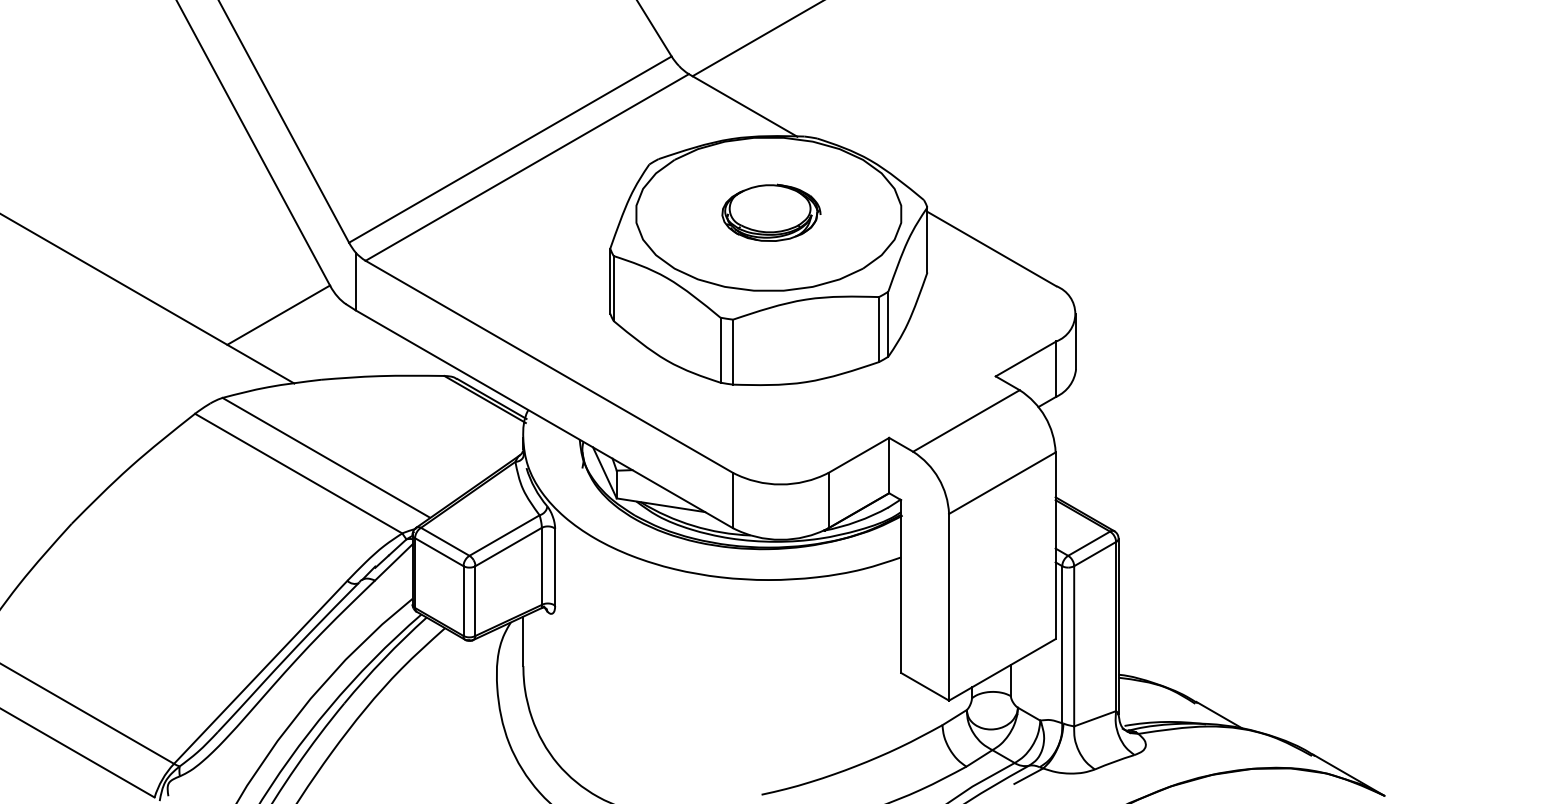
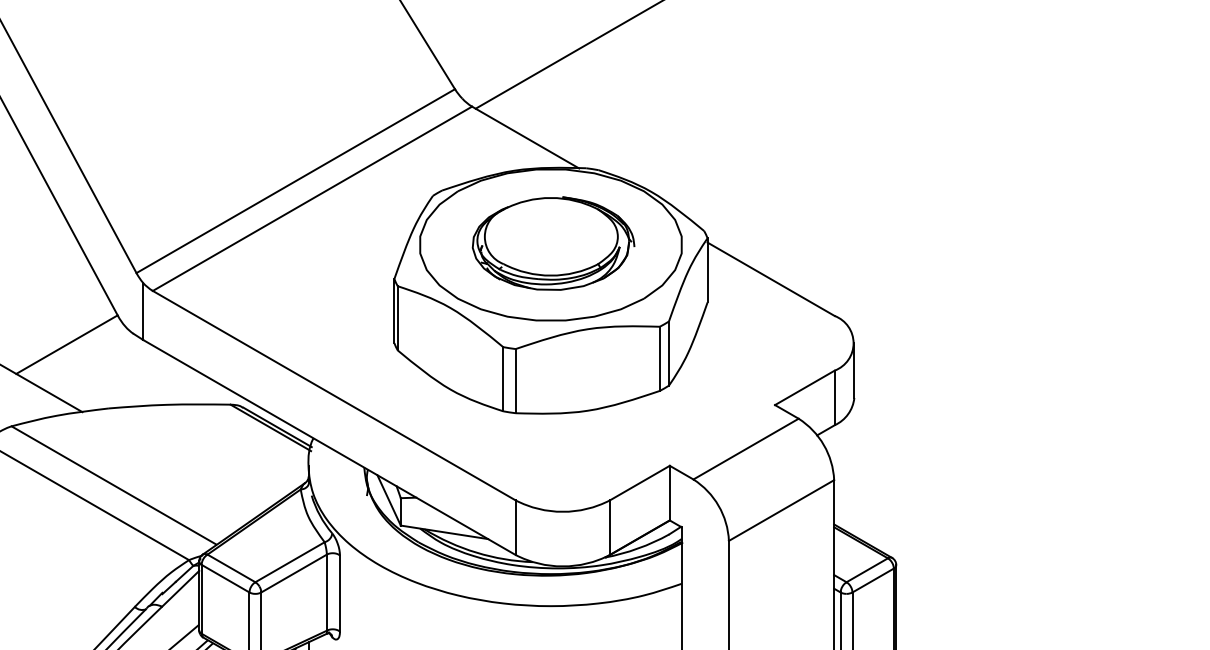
part: (771, 212) -> (553, 243), size x1.67

